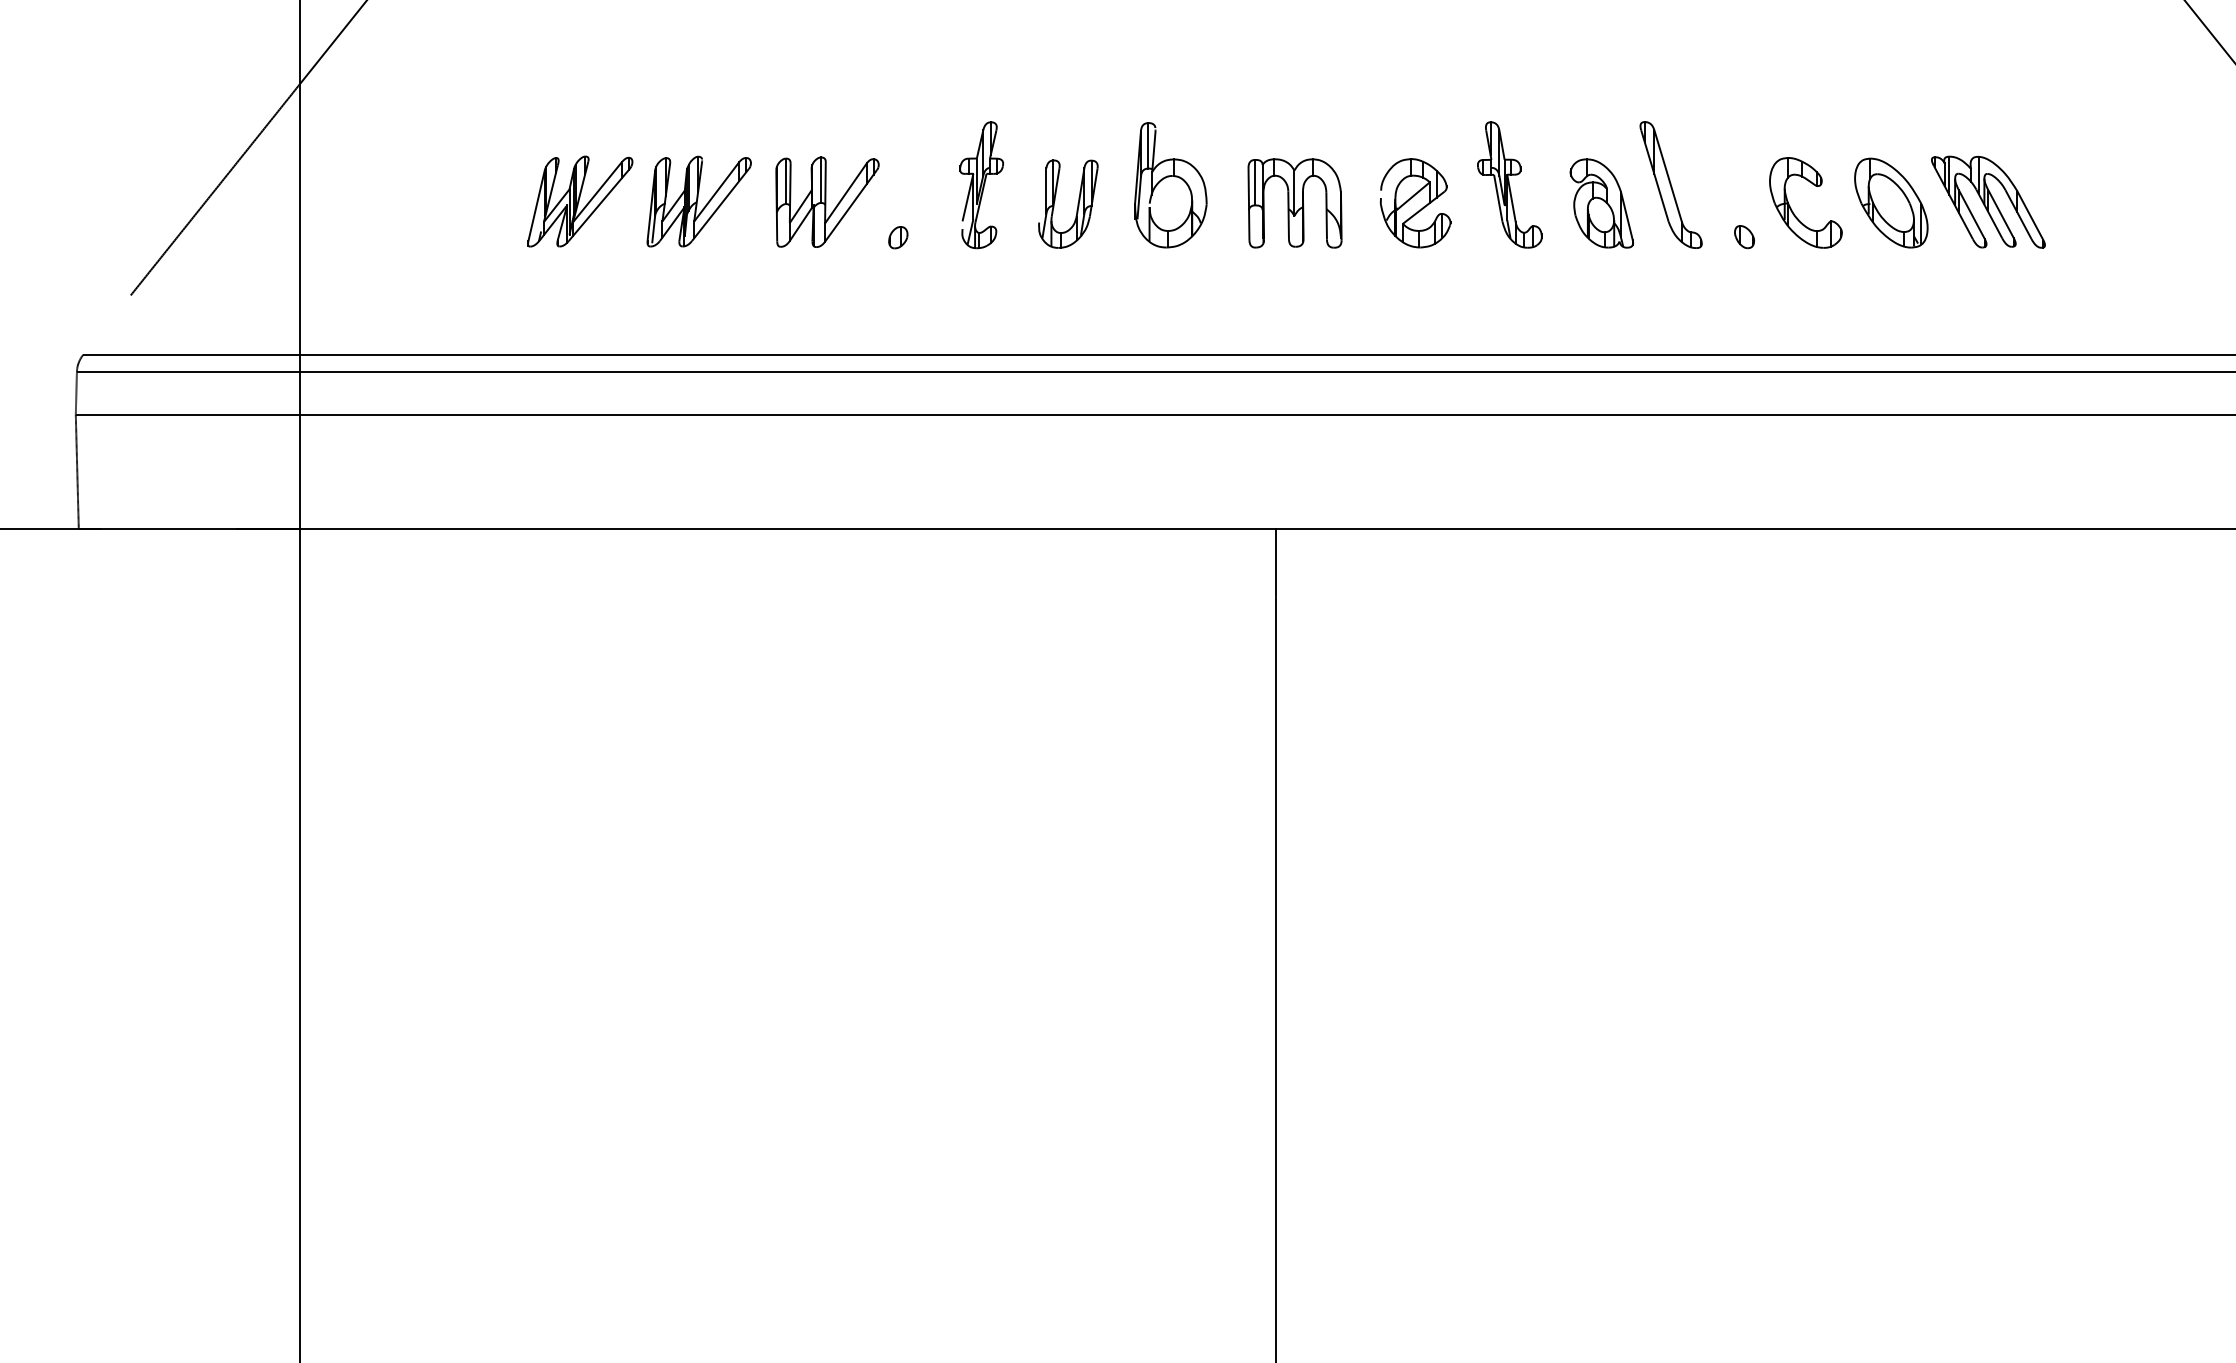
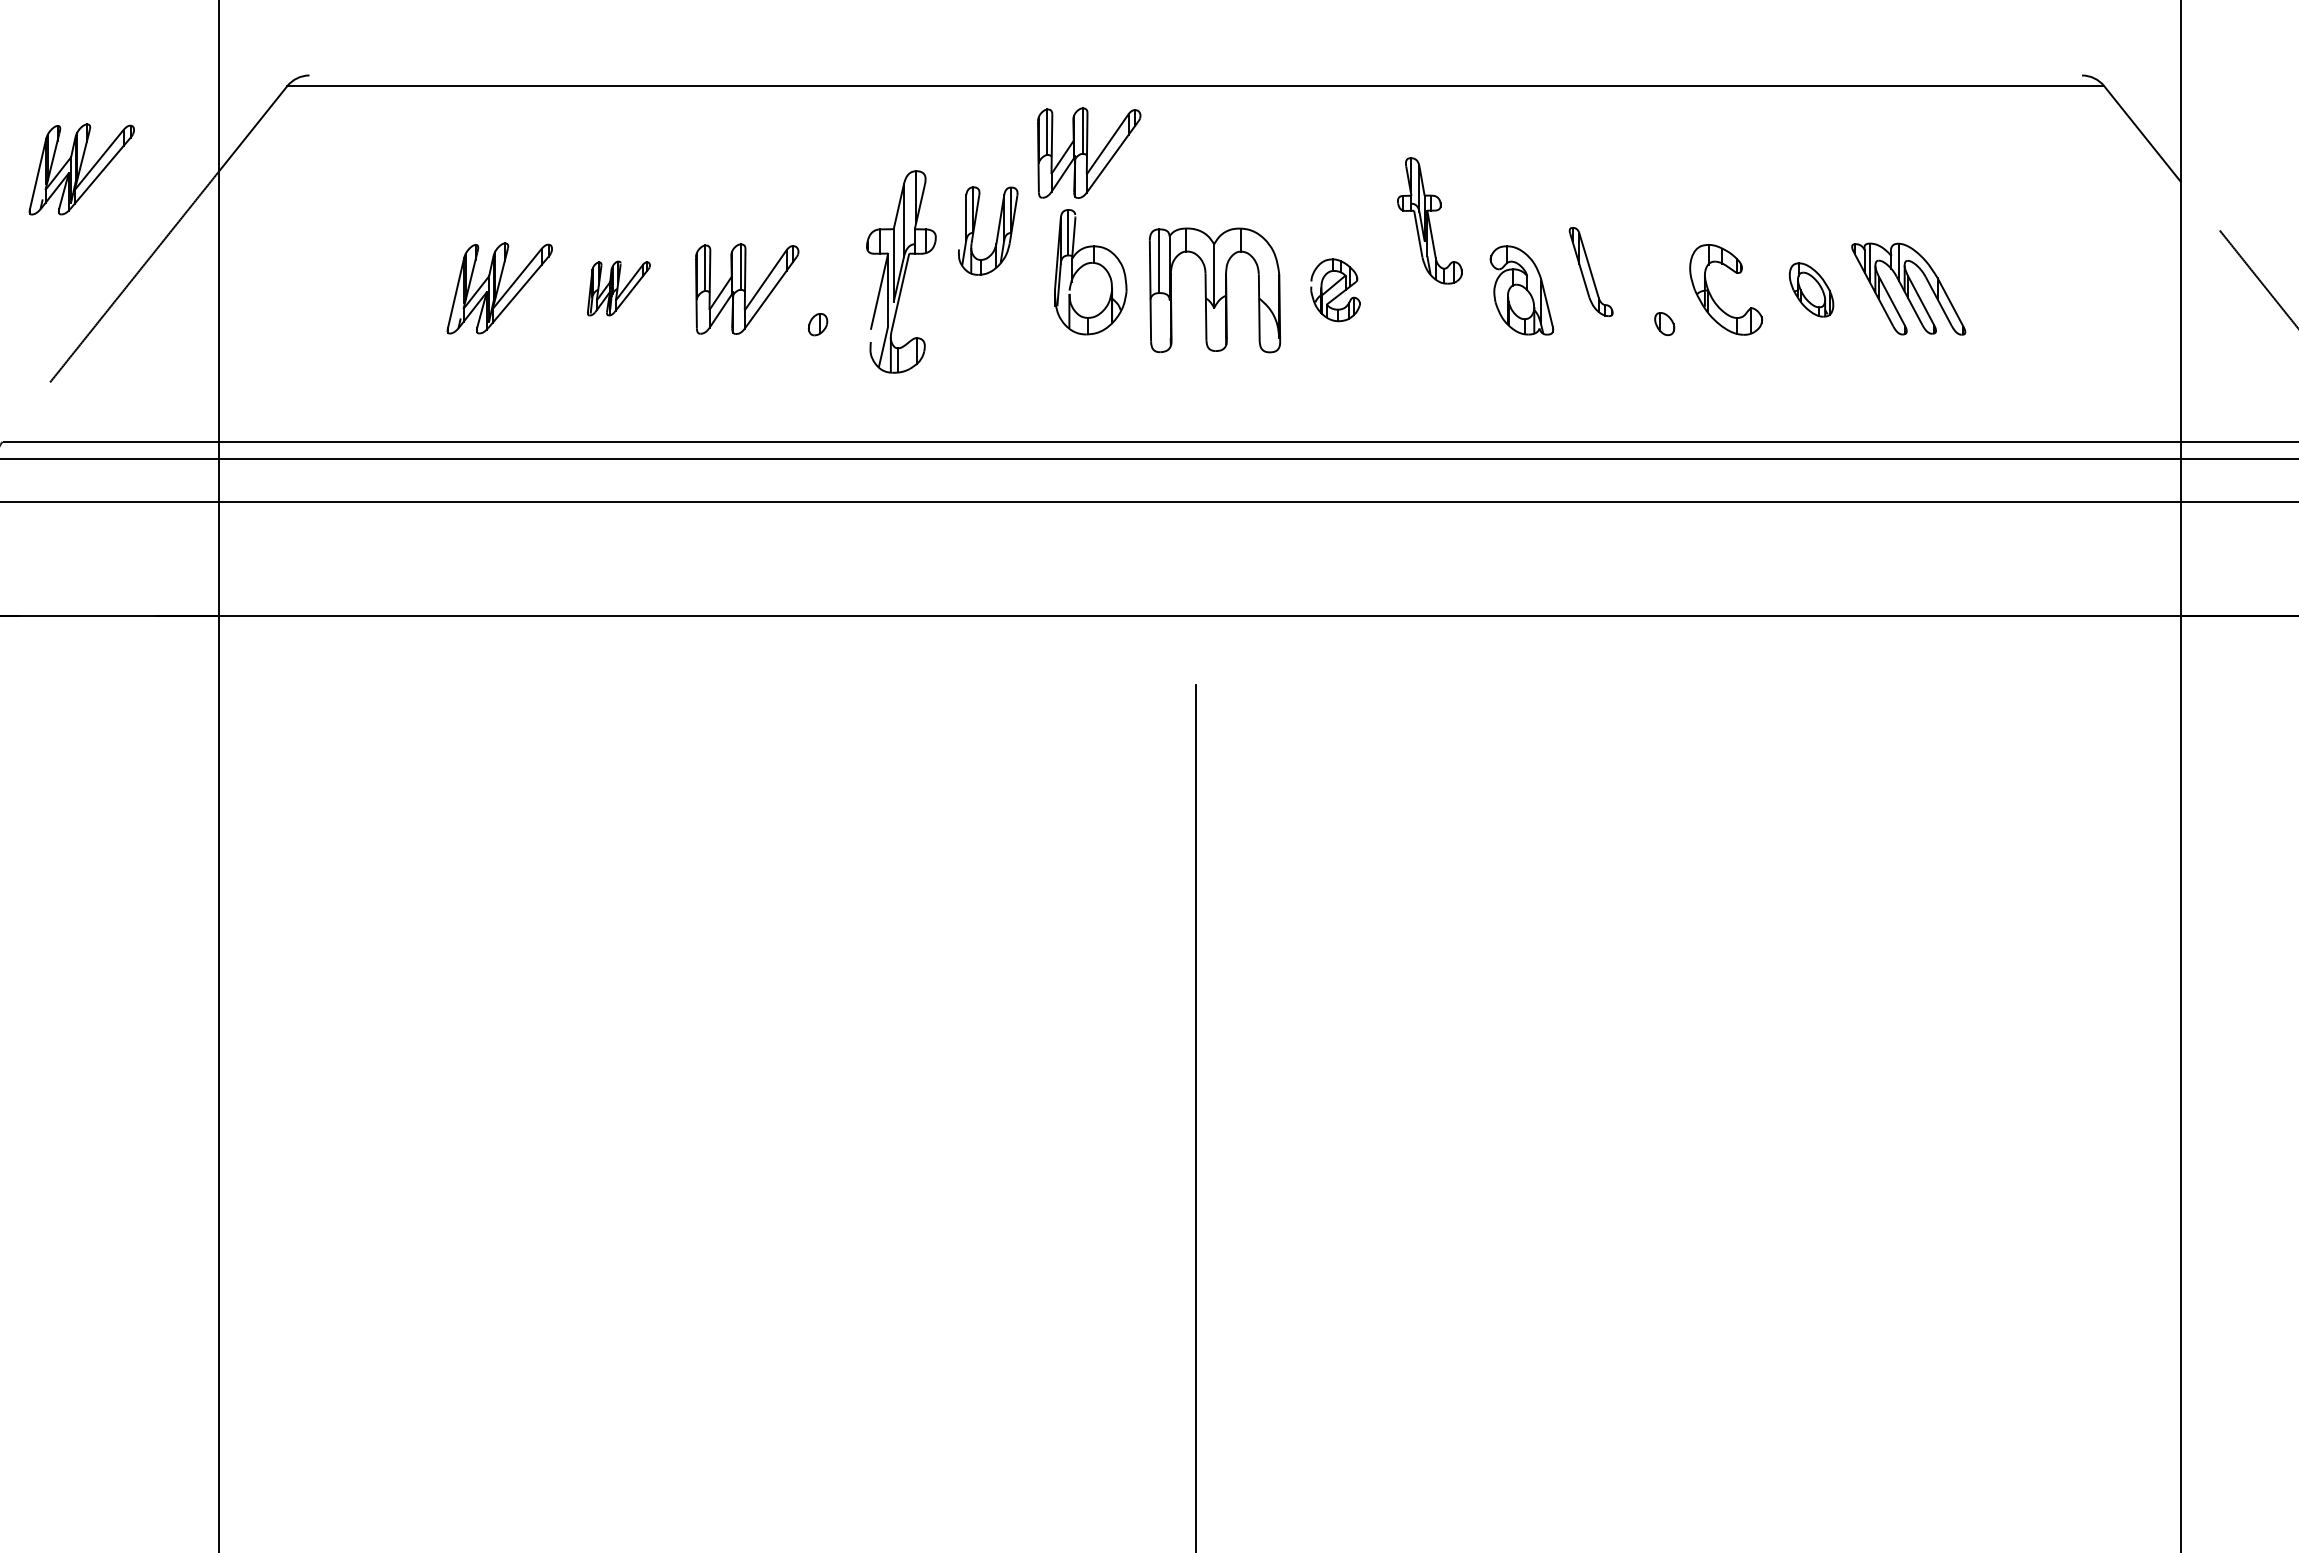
part: (1169, 65) -> (1089, 152), added
part: (162, 82) -> (81, 169), added
part: (1509, 184) -> (1429, 220), moved
part: (1670, 184) -> (1590, 271), size x0.7
part: (981, 185) -> (901, 272), size x1.6
part: (698, 201) -> (618, 288), size x0.6
part: (1891, 202) -> (1811, 289), size x0.6
part: (1077, 203) -> (997, 230), moved
part: (1294, 203) -> (1214, 290), size x1.4
part: (1415, 203) -> (1335, 290), size x0.7
line: (1275, 562) -> (1195, 649), removed

